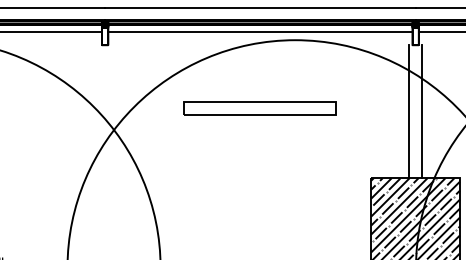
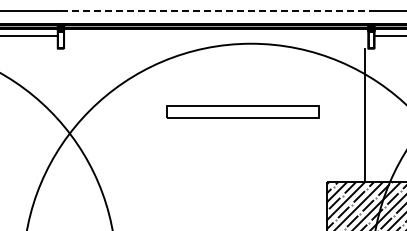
line: (260, 7) -> (216, 11), solid -> dashed
line: (260, 32) -> (216, 36), removed
part: (259, 108) -> (242, 112), moved
line: (421, 111) -> (377, 115), removed

